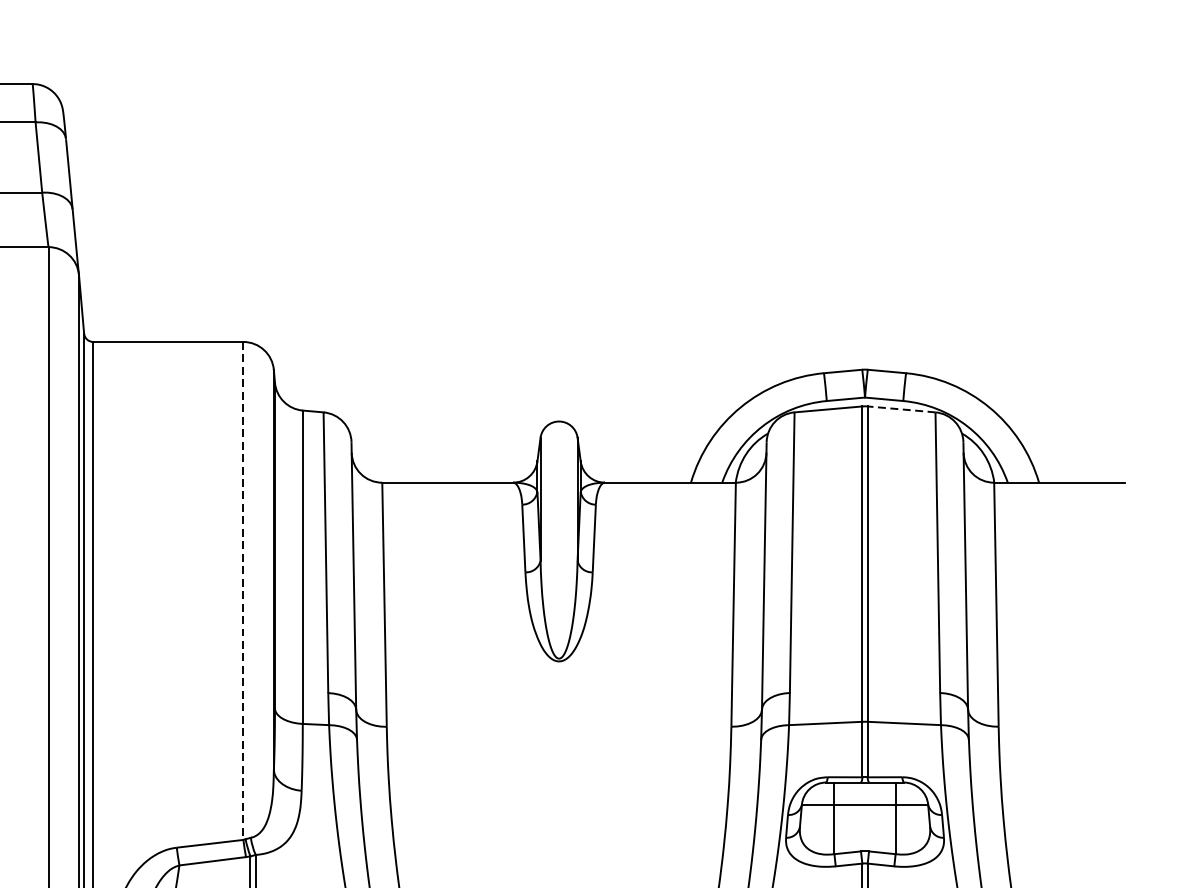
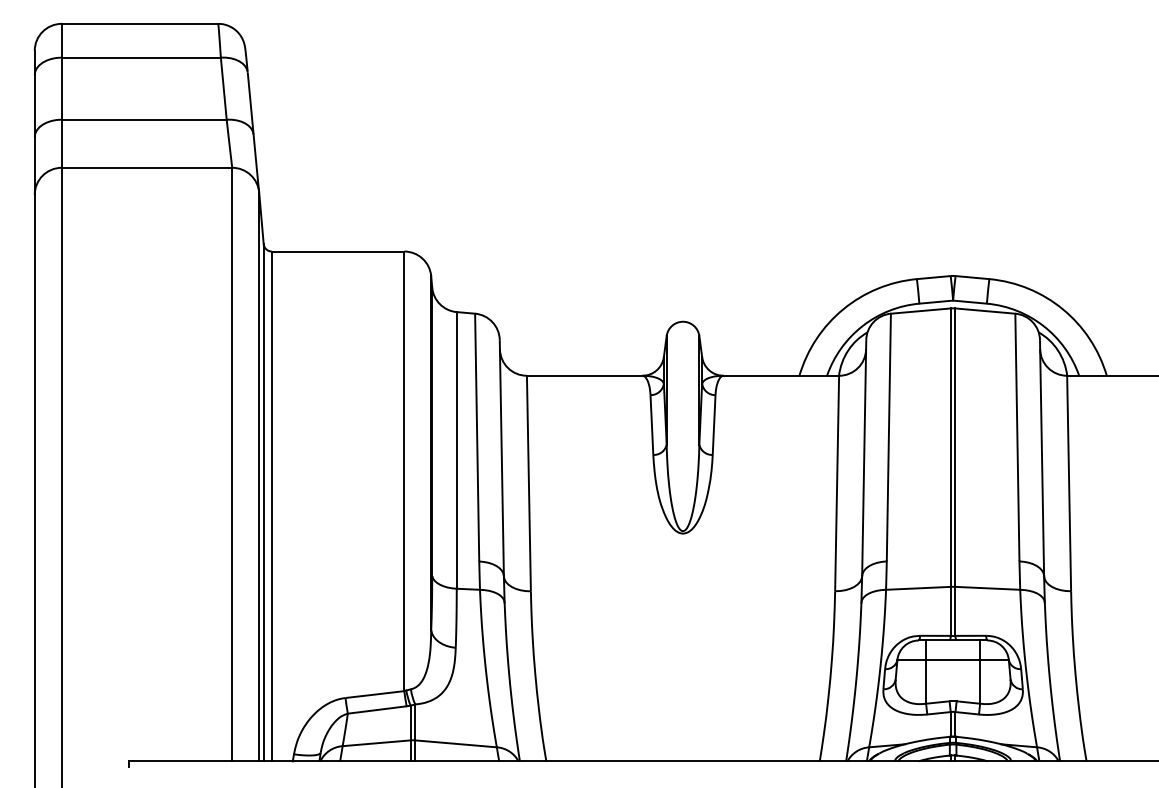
line: (900, 409) -> (984, 311), dashed -> solid
line: (243, 591) -> (404, 471), dashed -> solid

